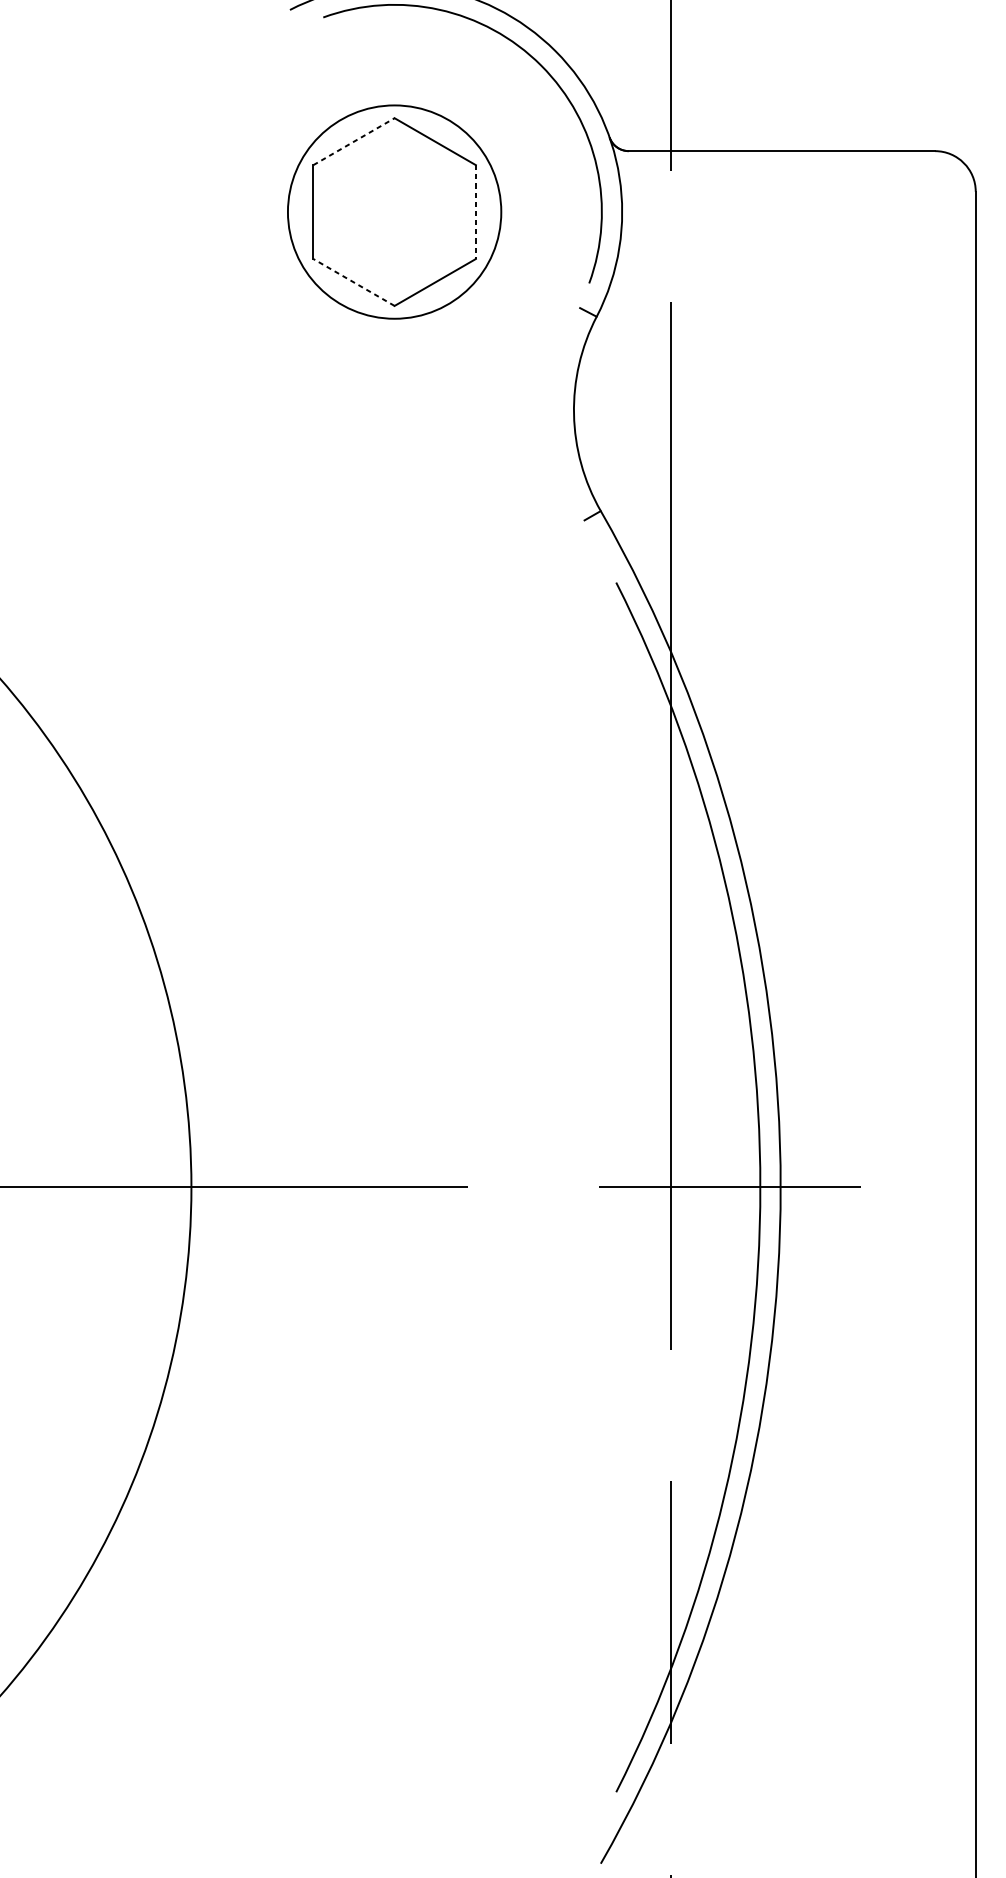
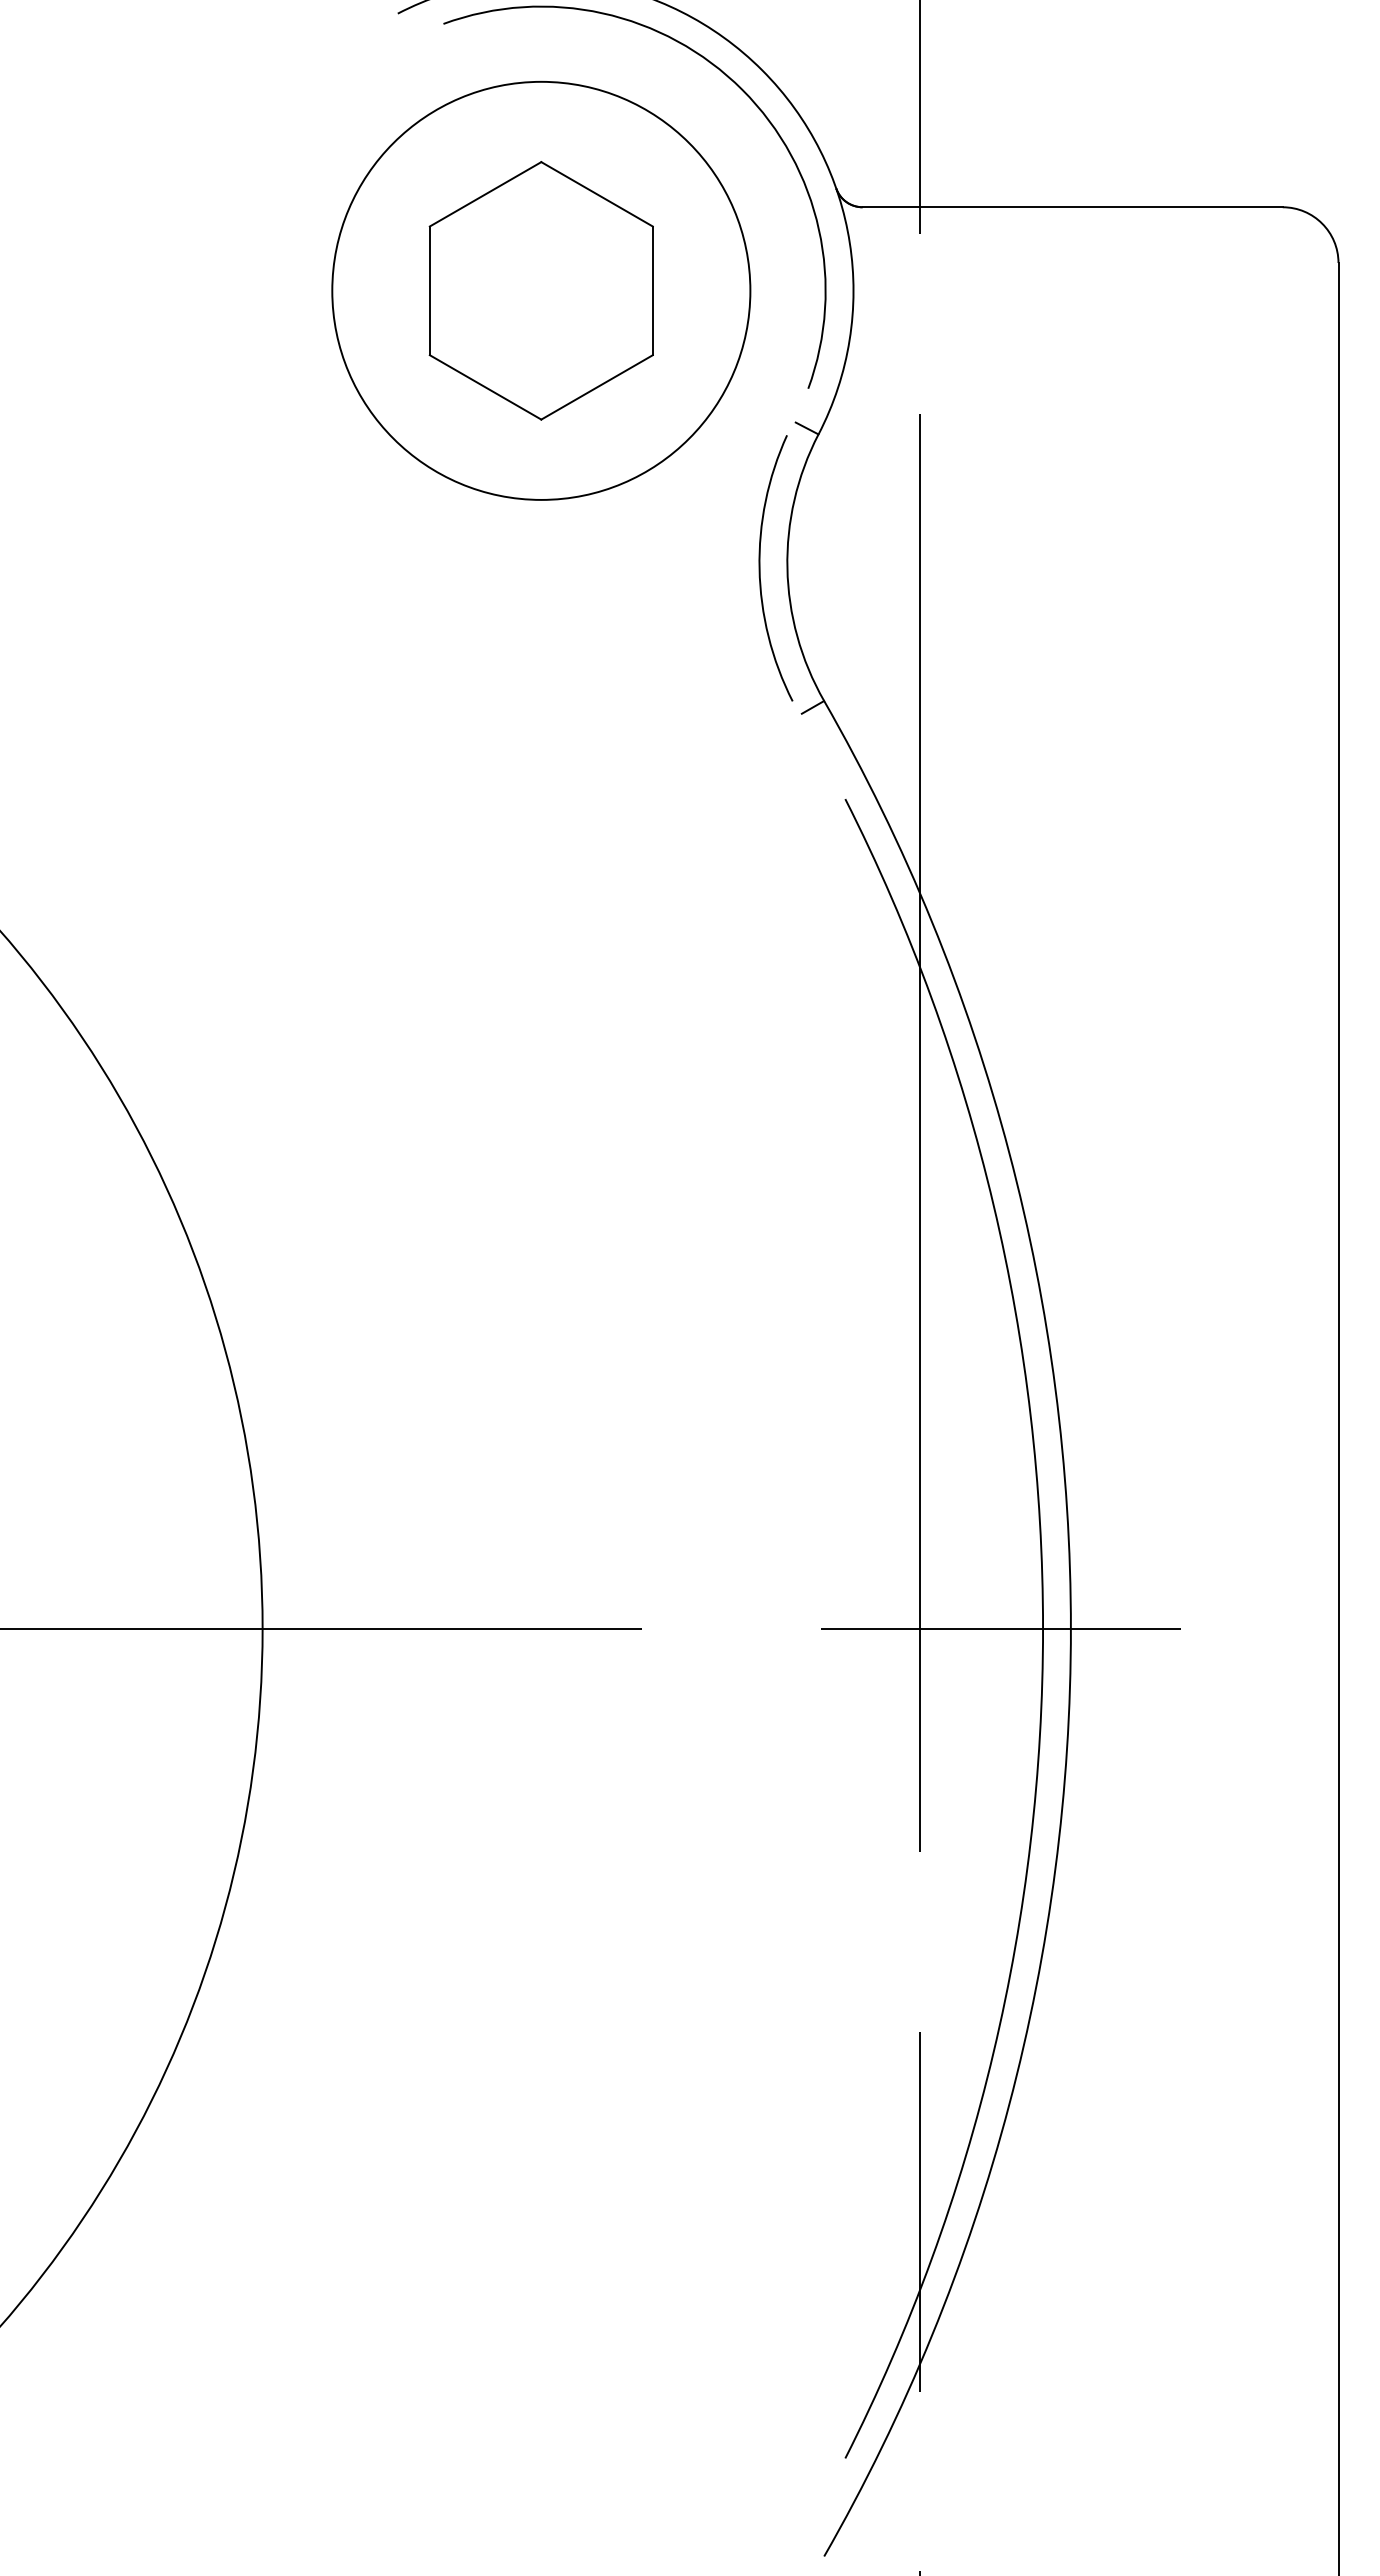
line: (354, 141) -> (486, 194), dashed -> solid
circle: (394, 211) -> (541, 290), size x1.43
line: (475, 212) -> (652, 291), dashed -> solid
line: (353, 282) -> (485, 387), dashed -> solid
arc: (554, 414) -> (760, 568), added

